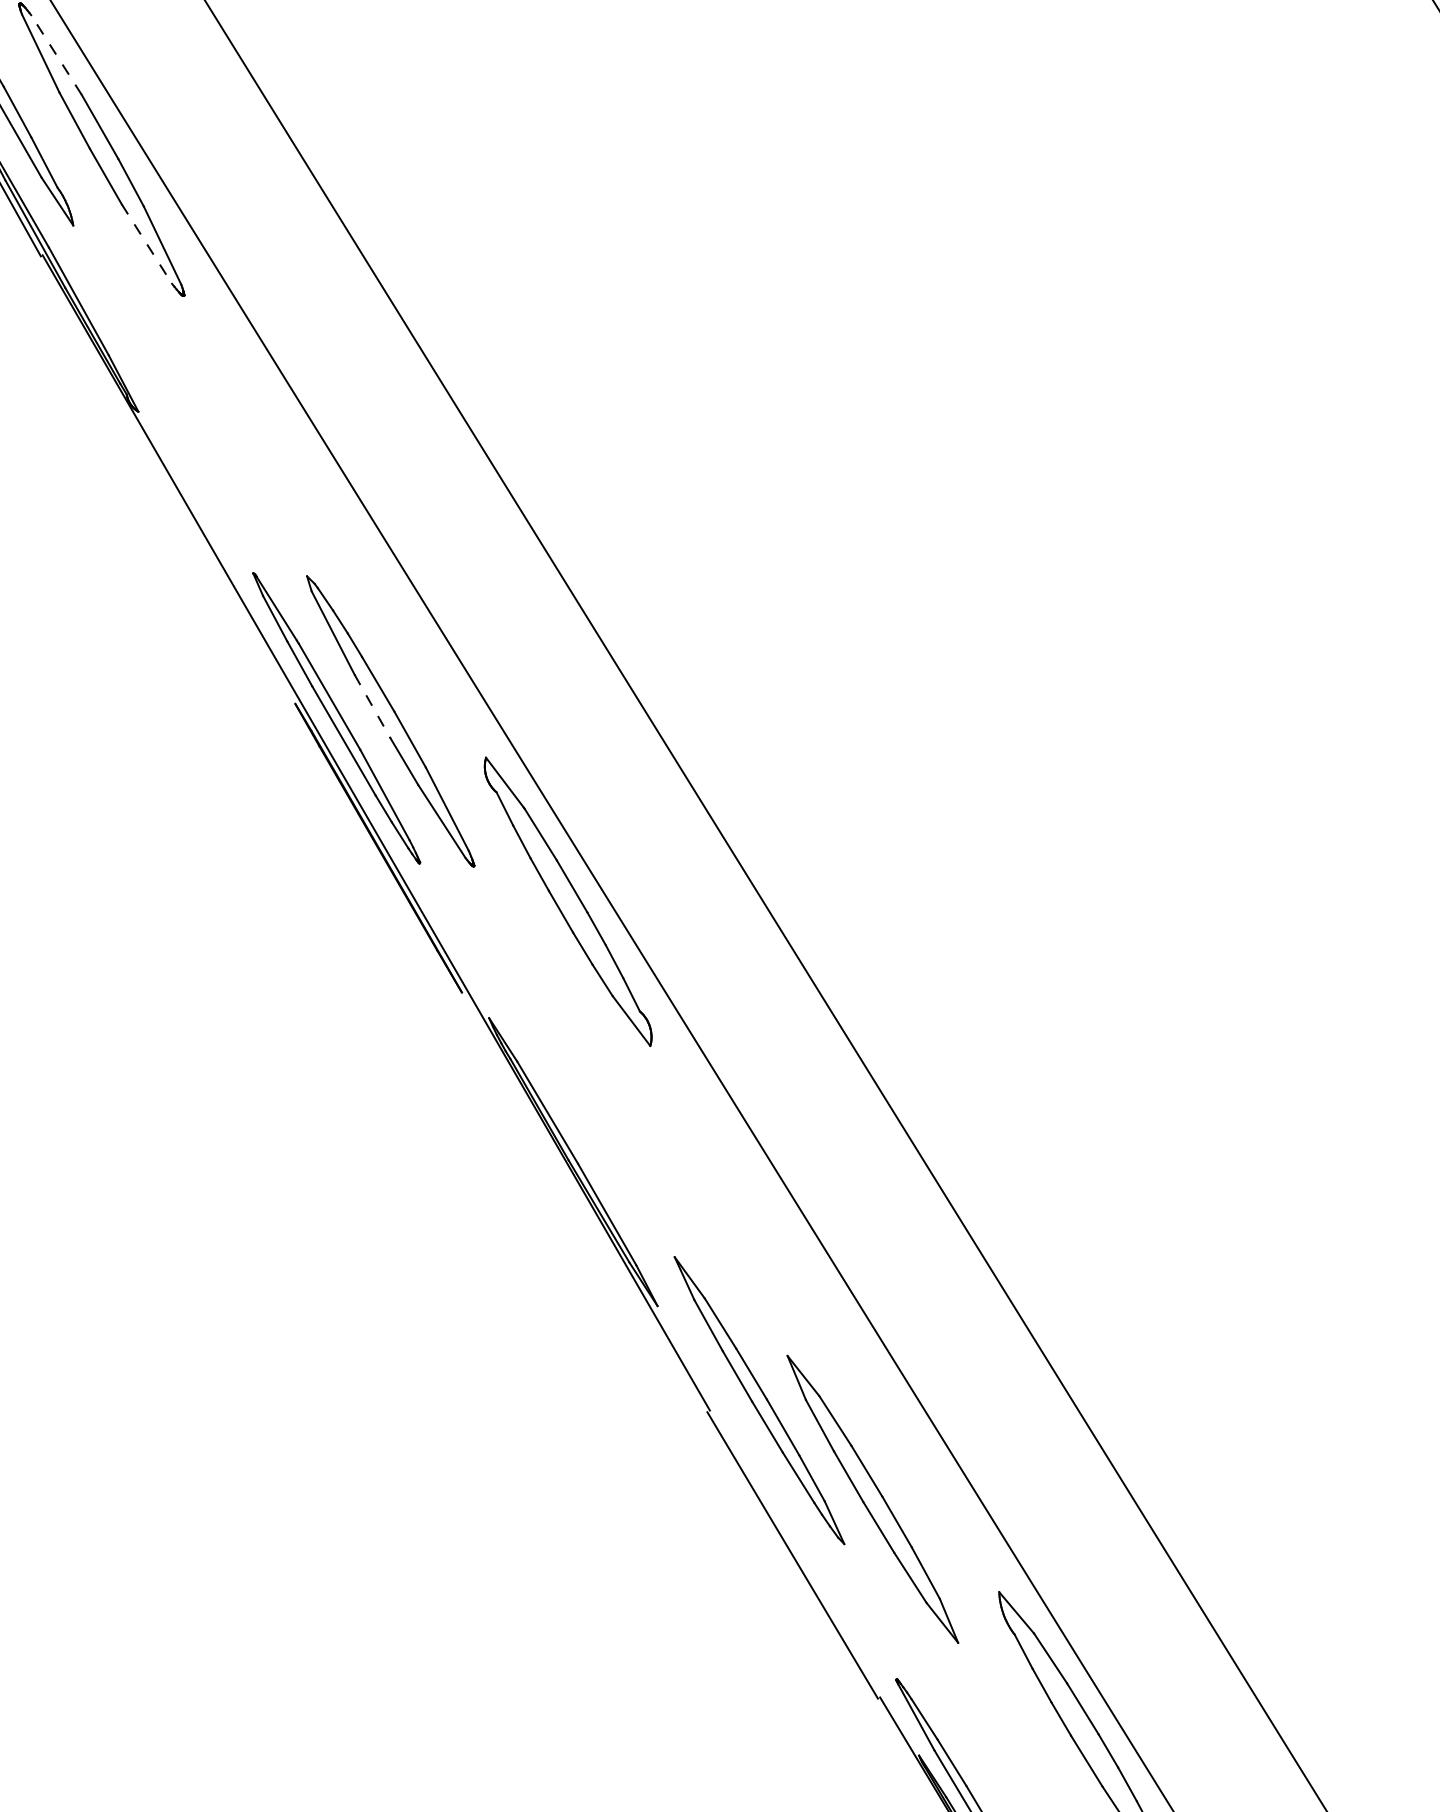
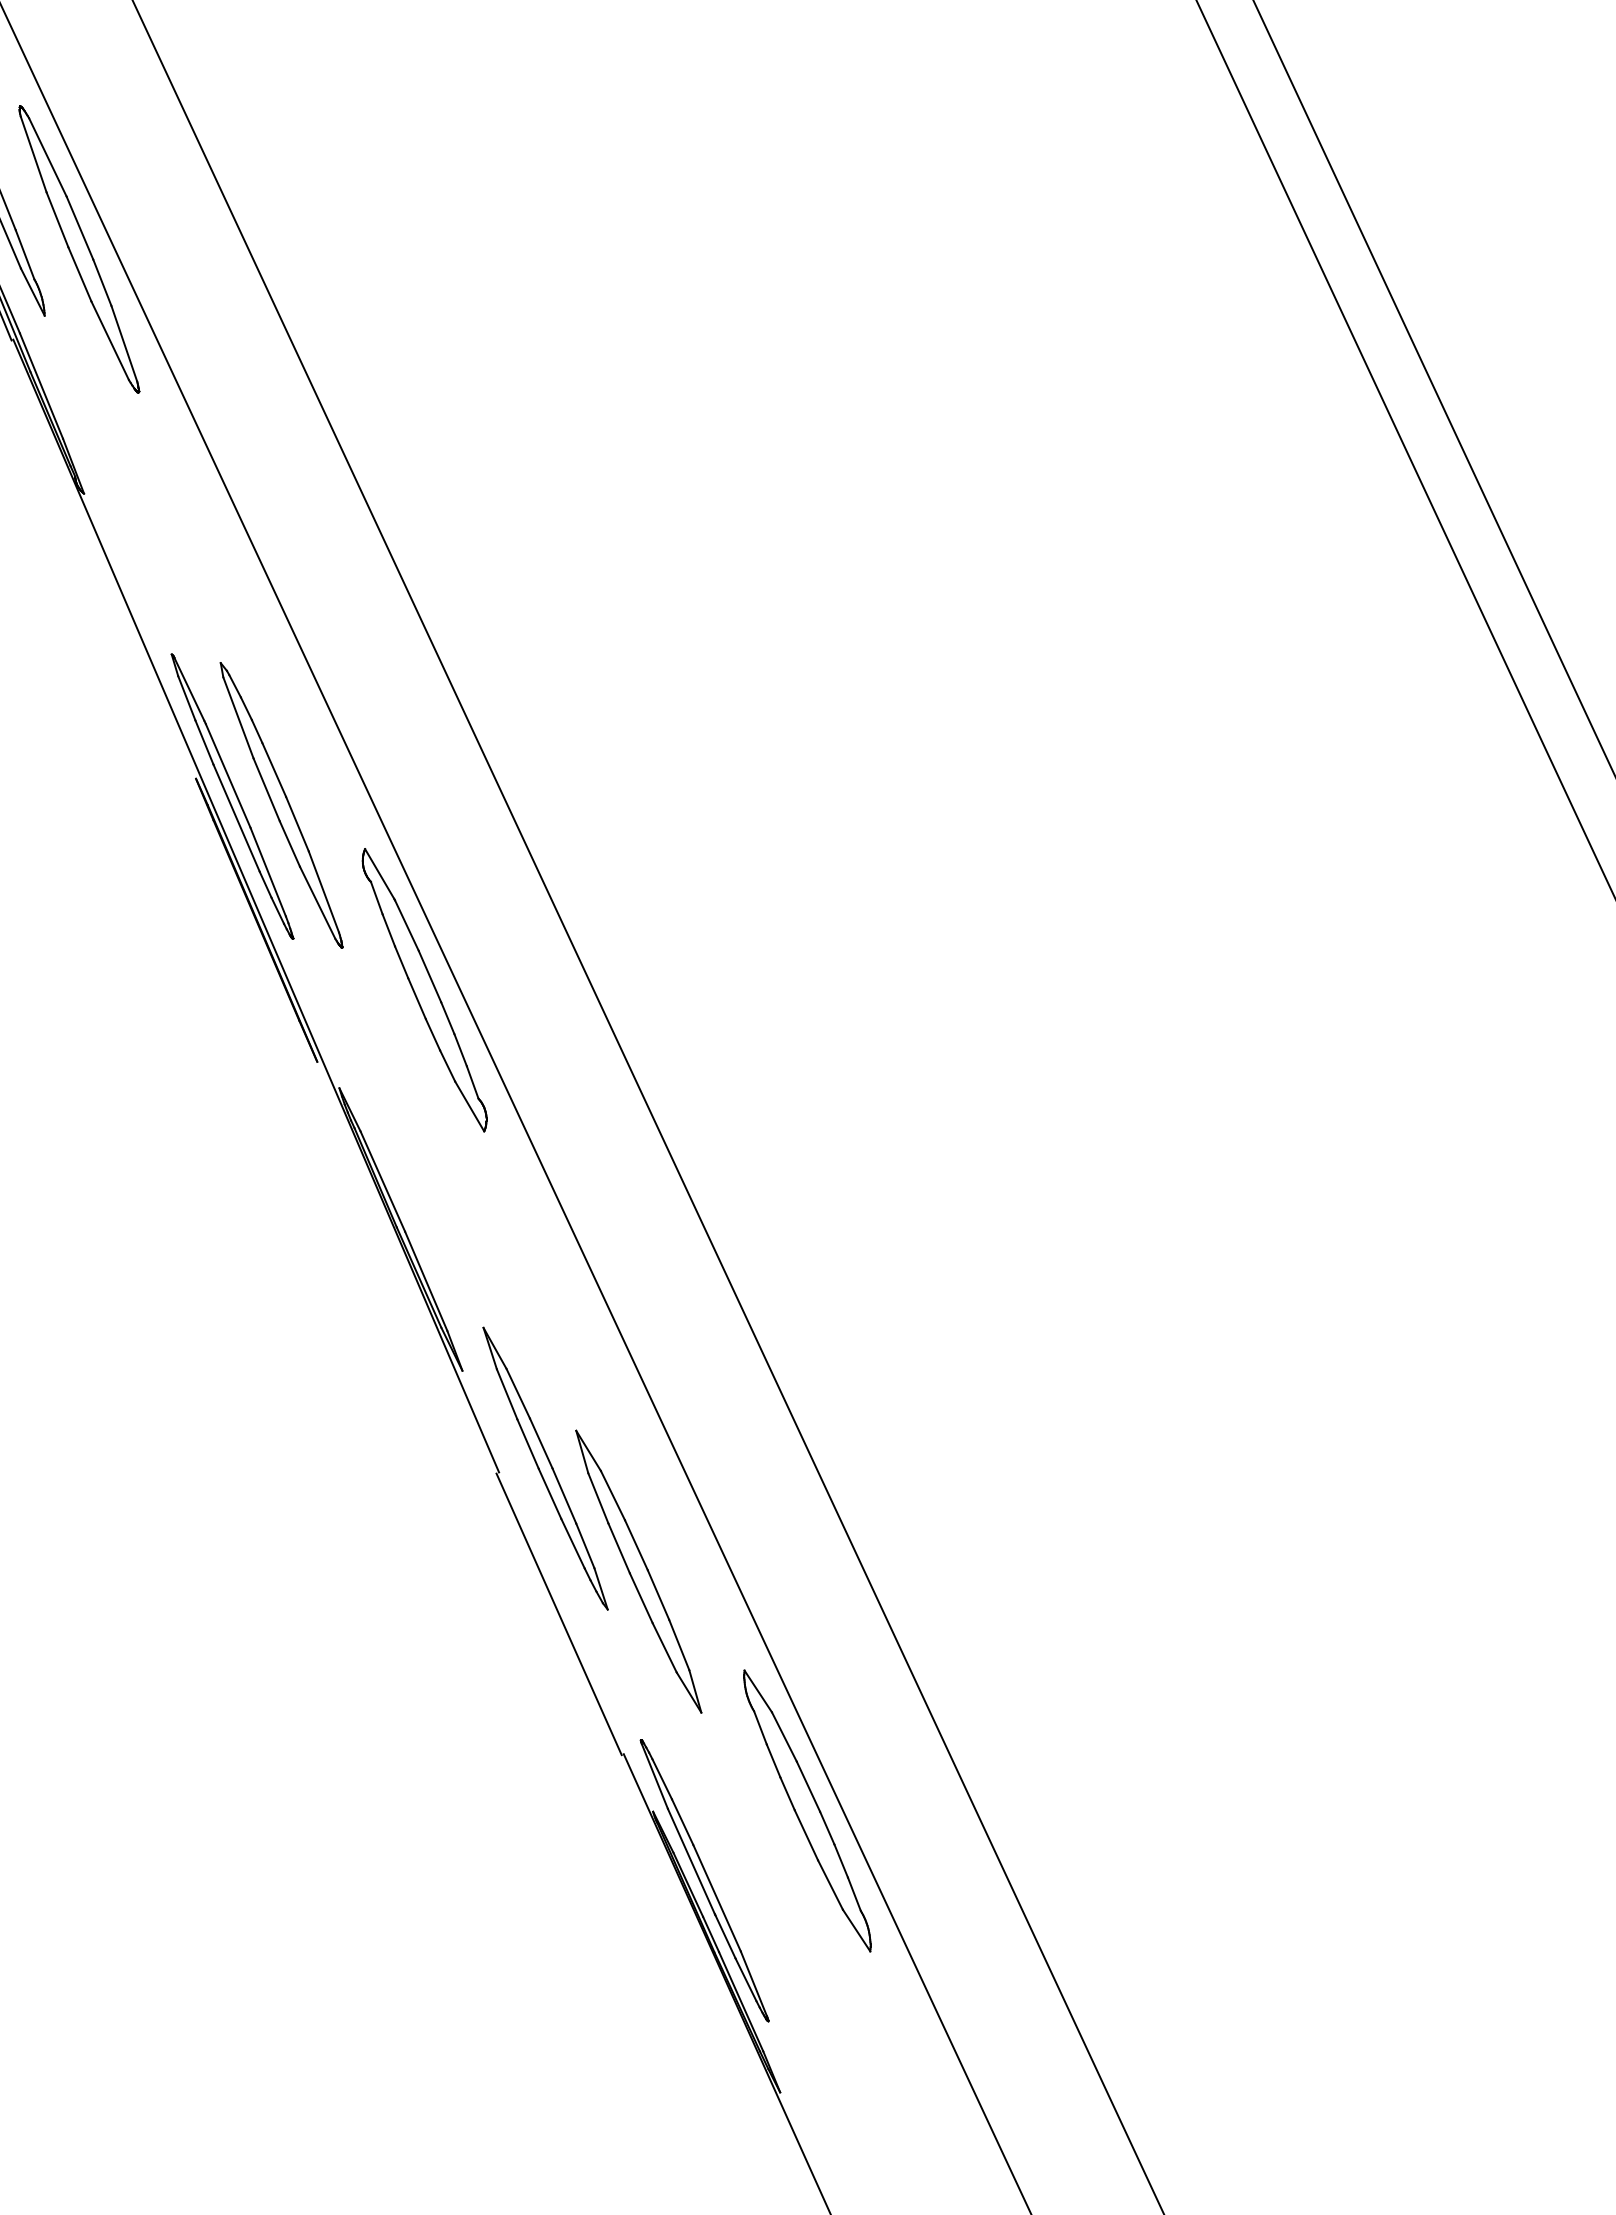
line: (56, 55) -> (47, 157), dashed -> solid
line: (147, 243) -> (110, 340), dashed -> solid
line: (372, 706) -> (266, 789), dashed -> solid

